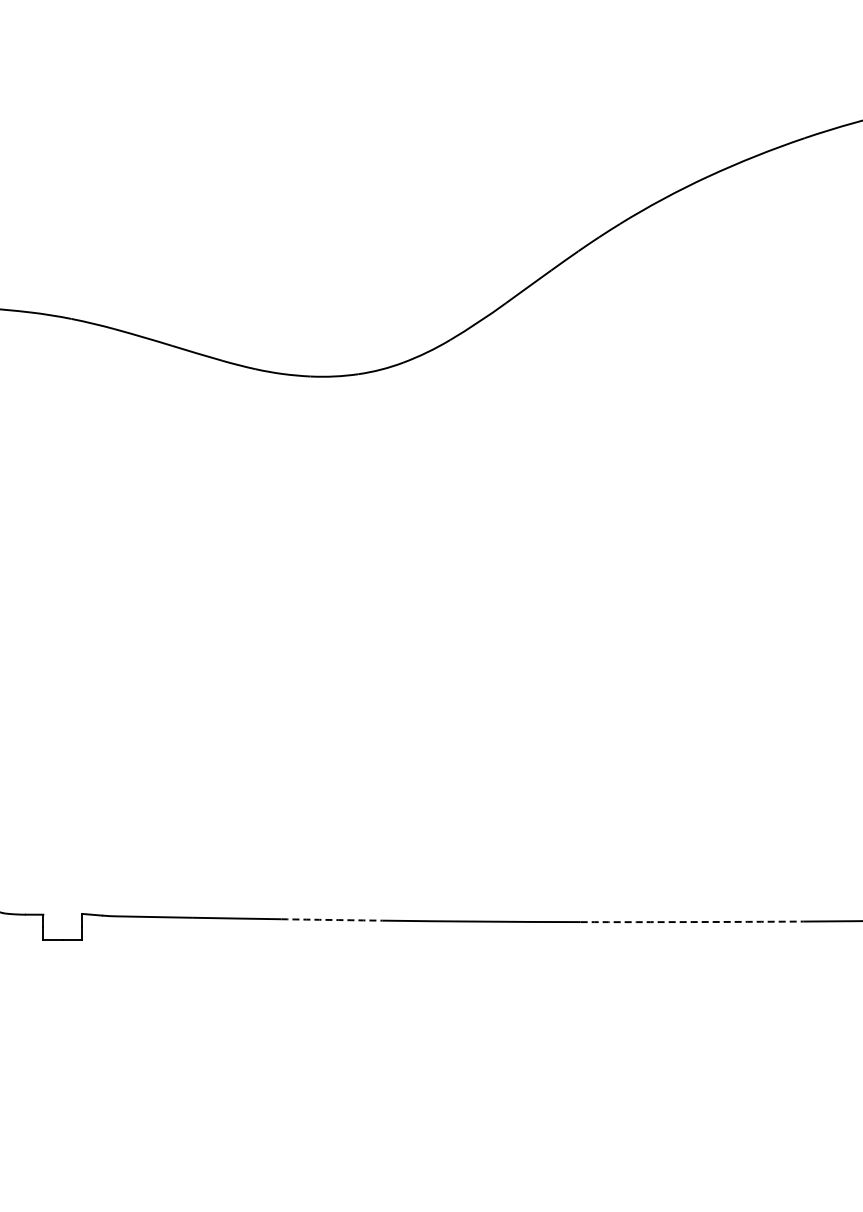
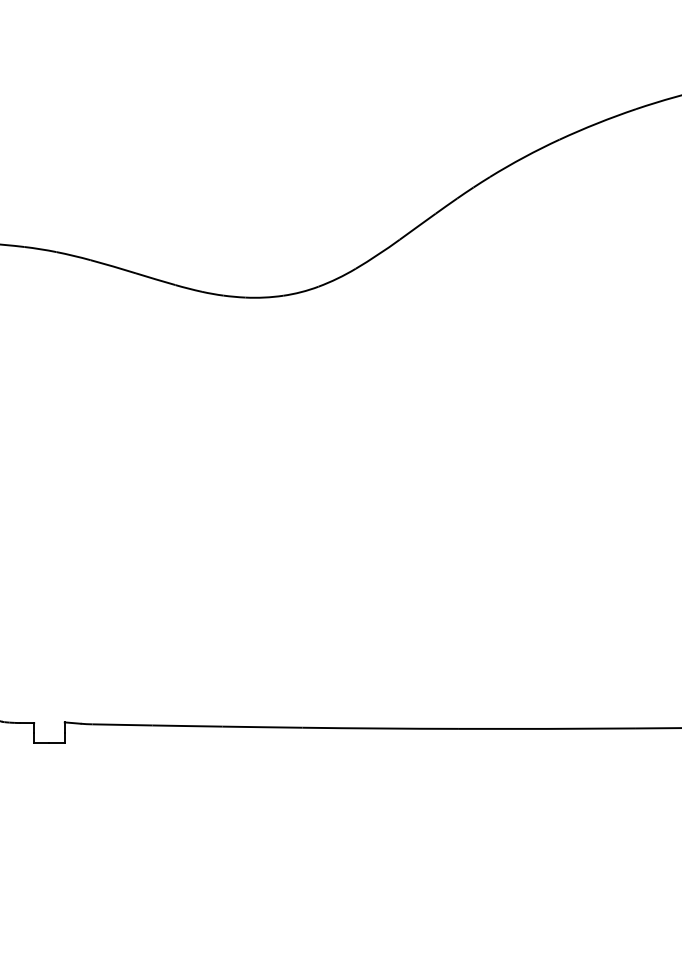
arc: (332, 919) -> (262, 726), dashed -> solid
arc: (692, 922) -> (547, 729), dashed -> solid

